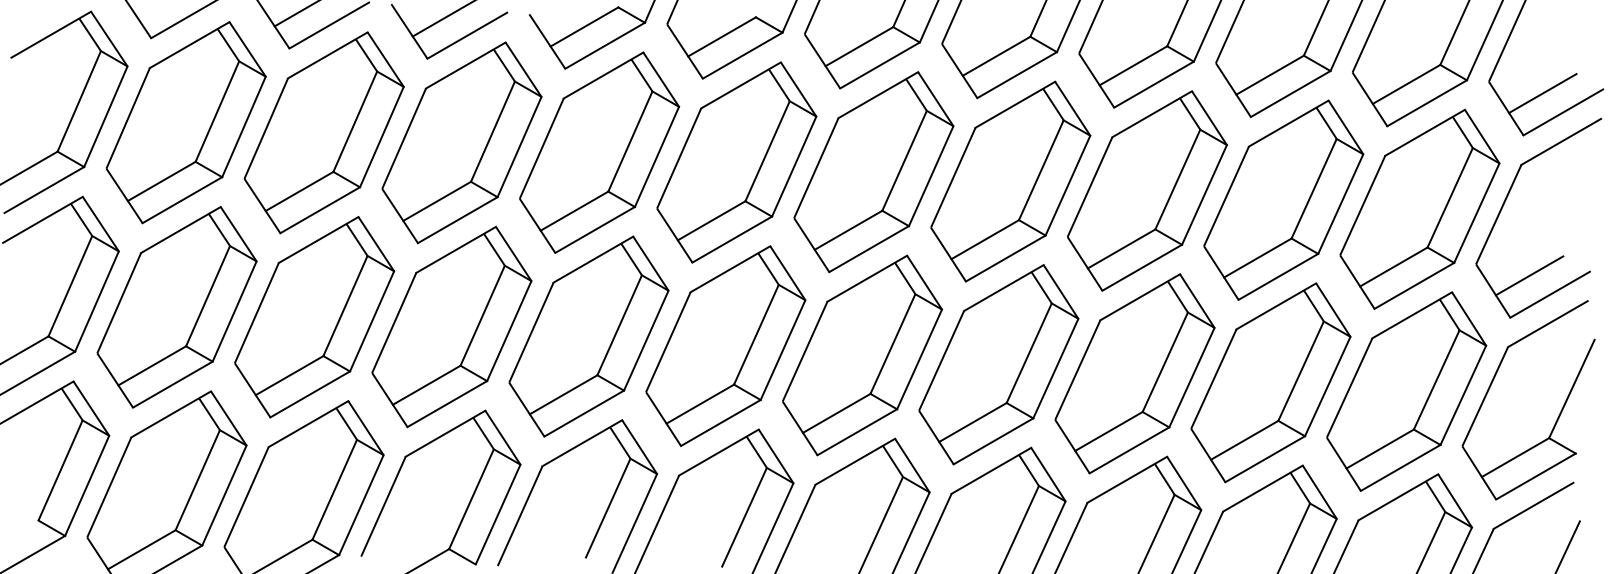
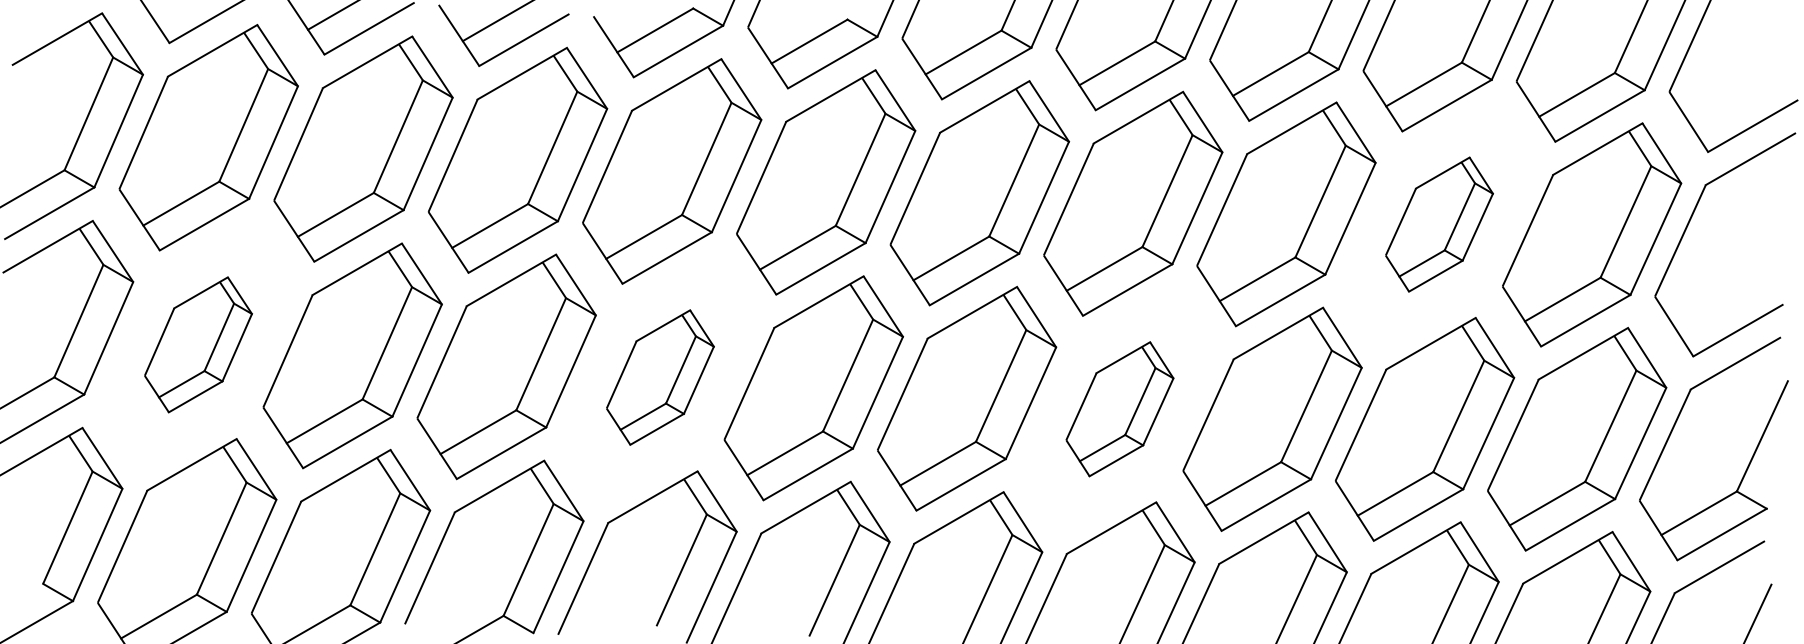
line: (1542, 93) -> (1729, 105), removed
part: (1283, 199) -> (1439, 223), size x0.6
line: (1529, 275) -> (1714, 309), removed
part: (176, 307) -> (197, 344), size x0.6
part: (588, 336) -> (659, 377), size x0.6
part: (998, 364) -> (1119, 408), size x0.6

